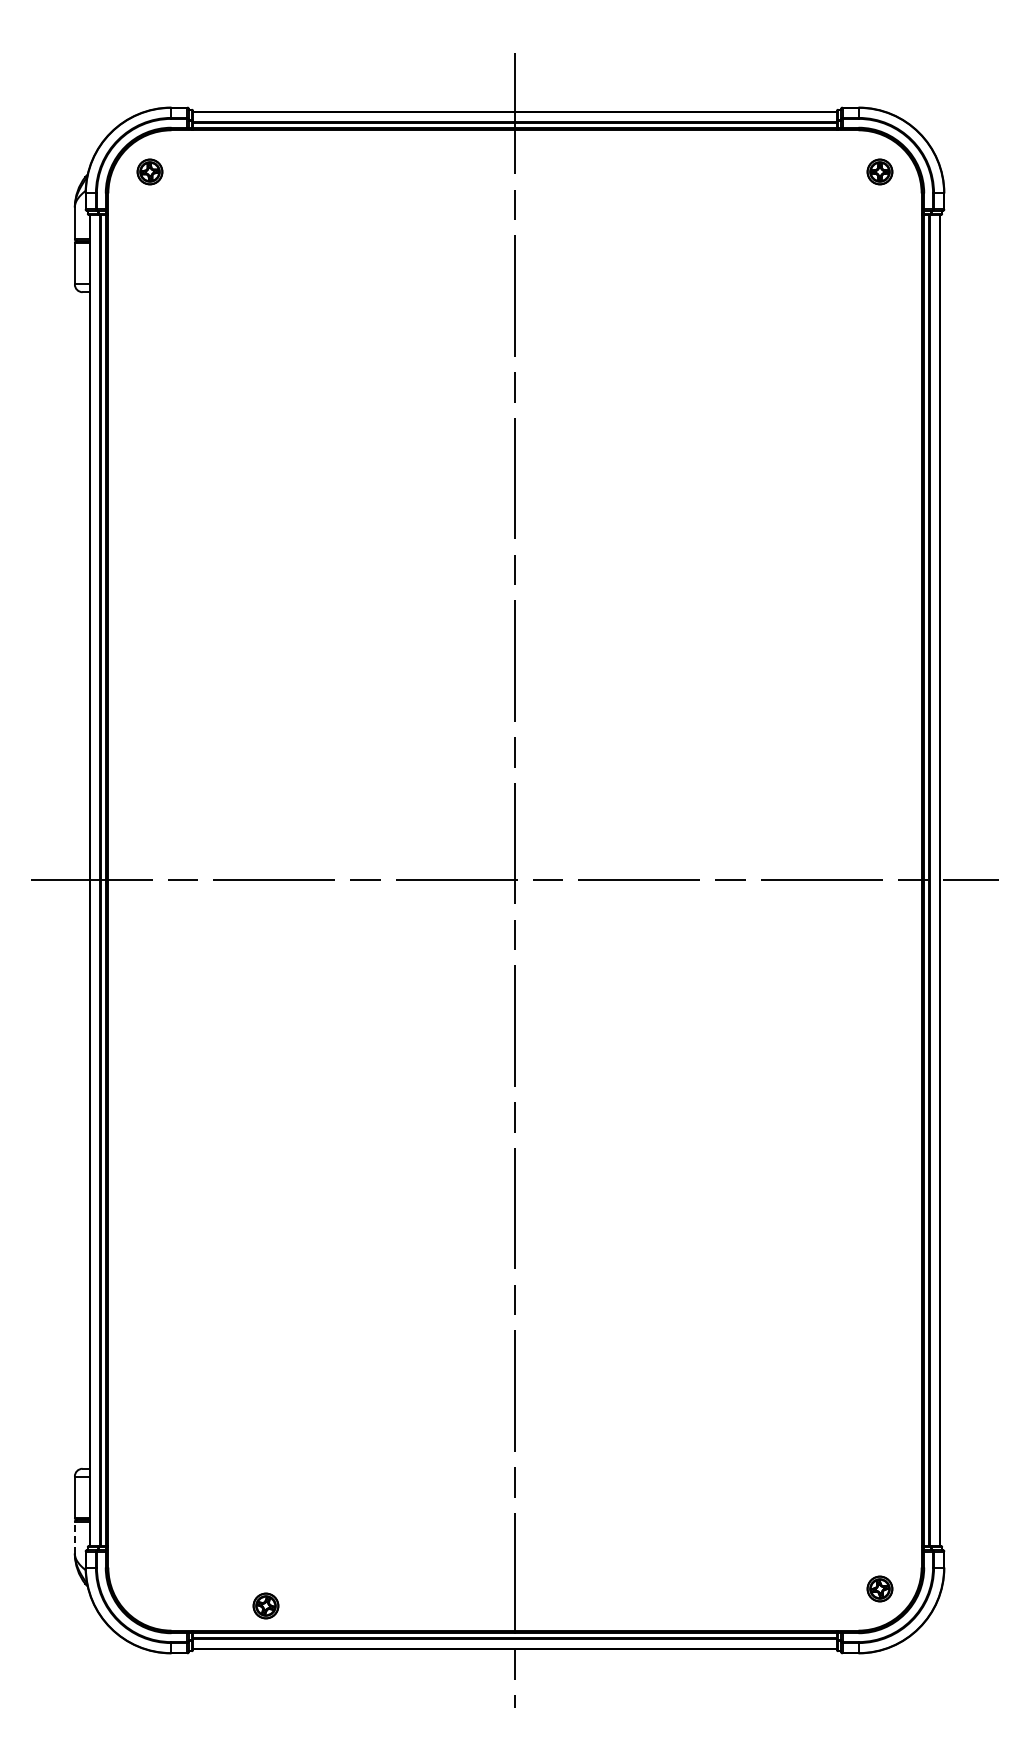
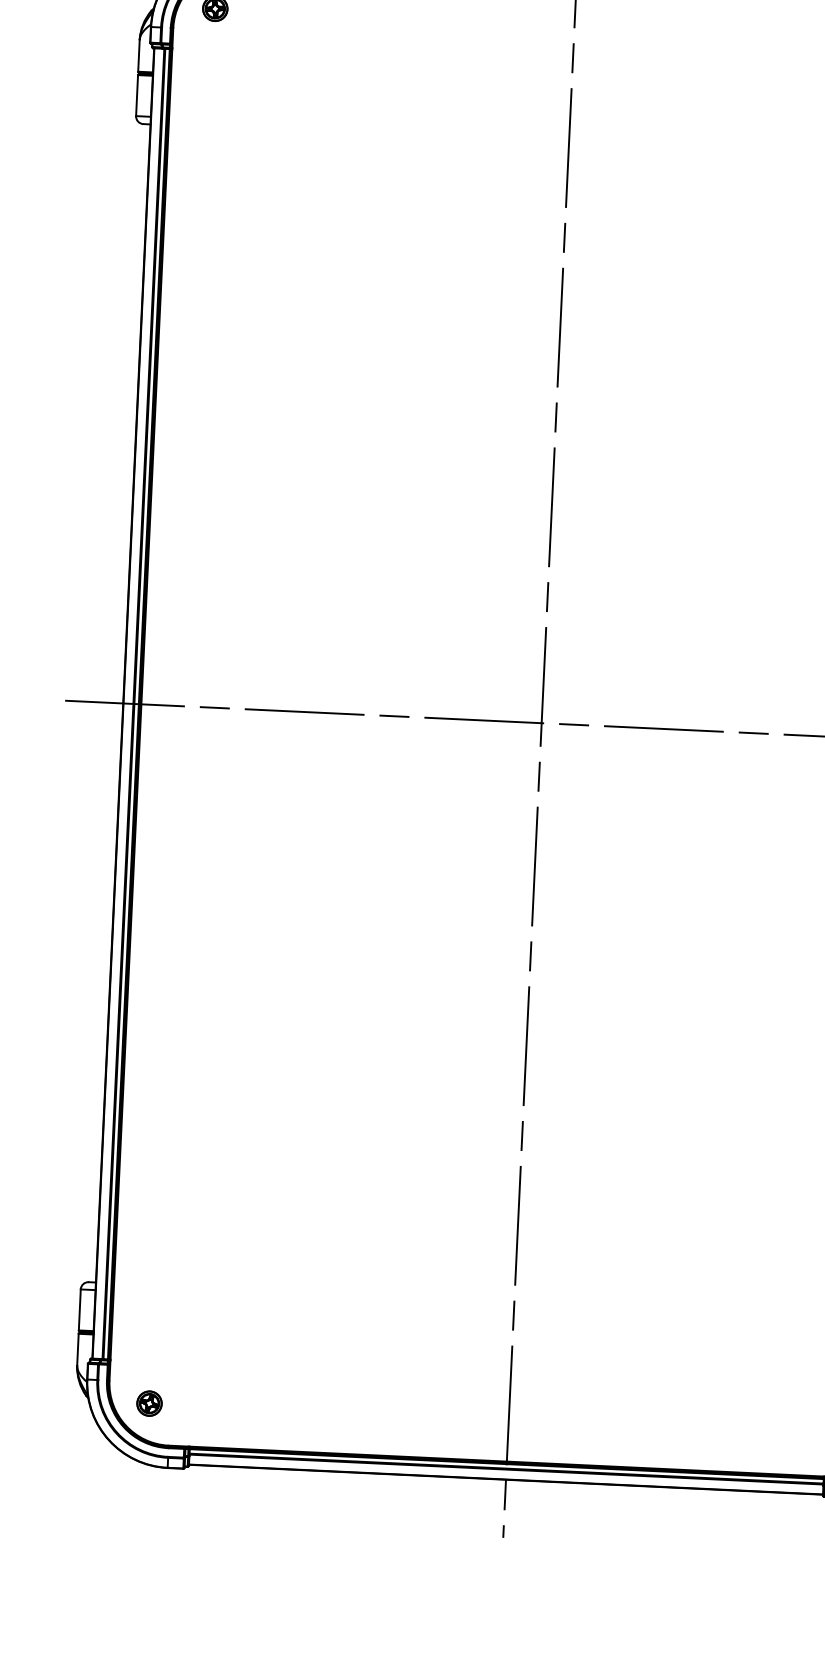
line: (74, 1537) -> (77, 1349), dashed -> solid
part: (265, 1605) -> (149, 1403), moved

